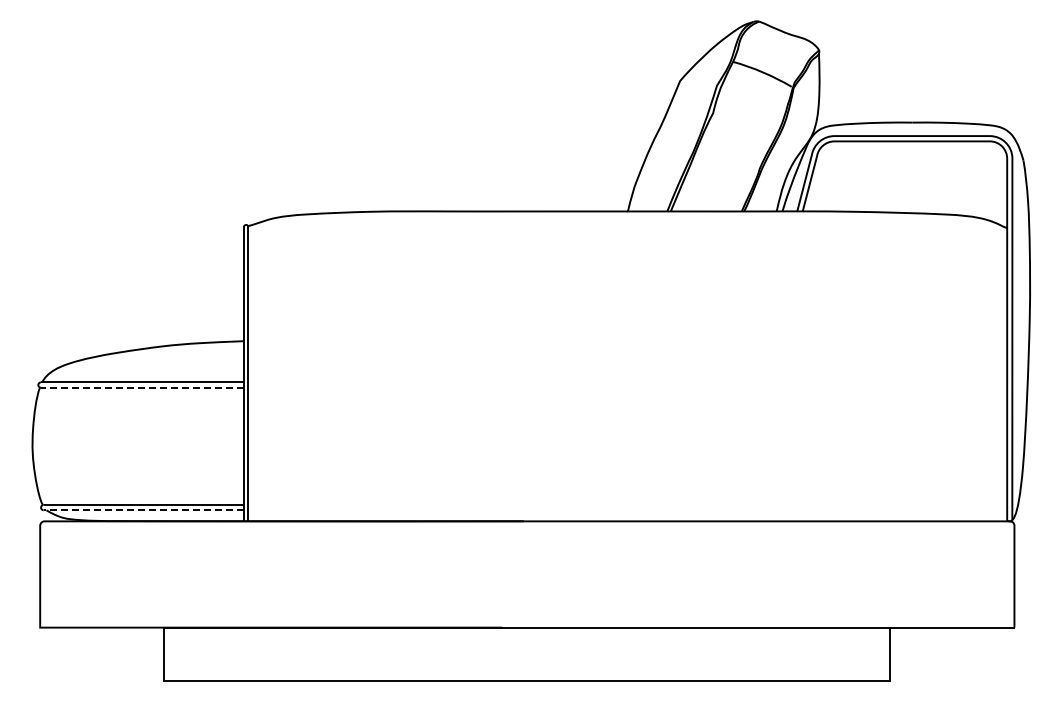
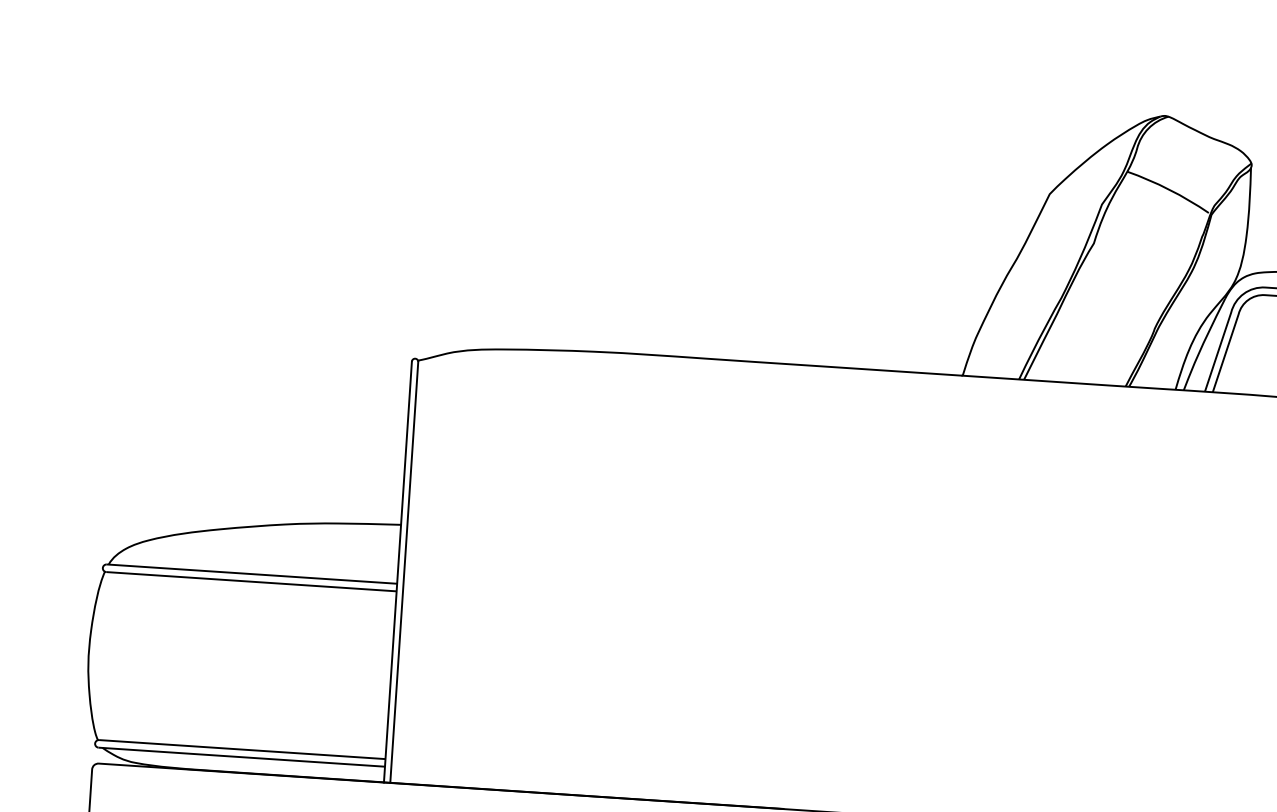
line: (141, 387) -> (250, 581), dashed -> solid
line: (143, 510) -> (241, 757), dashed -> solid

